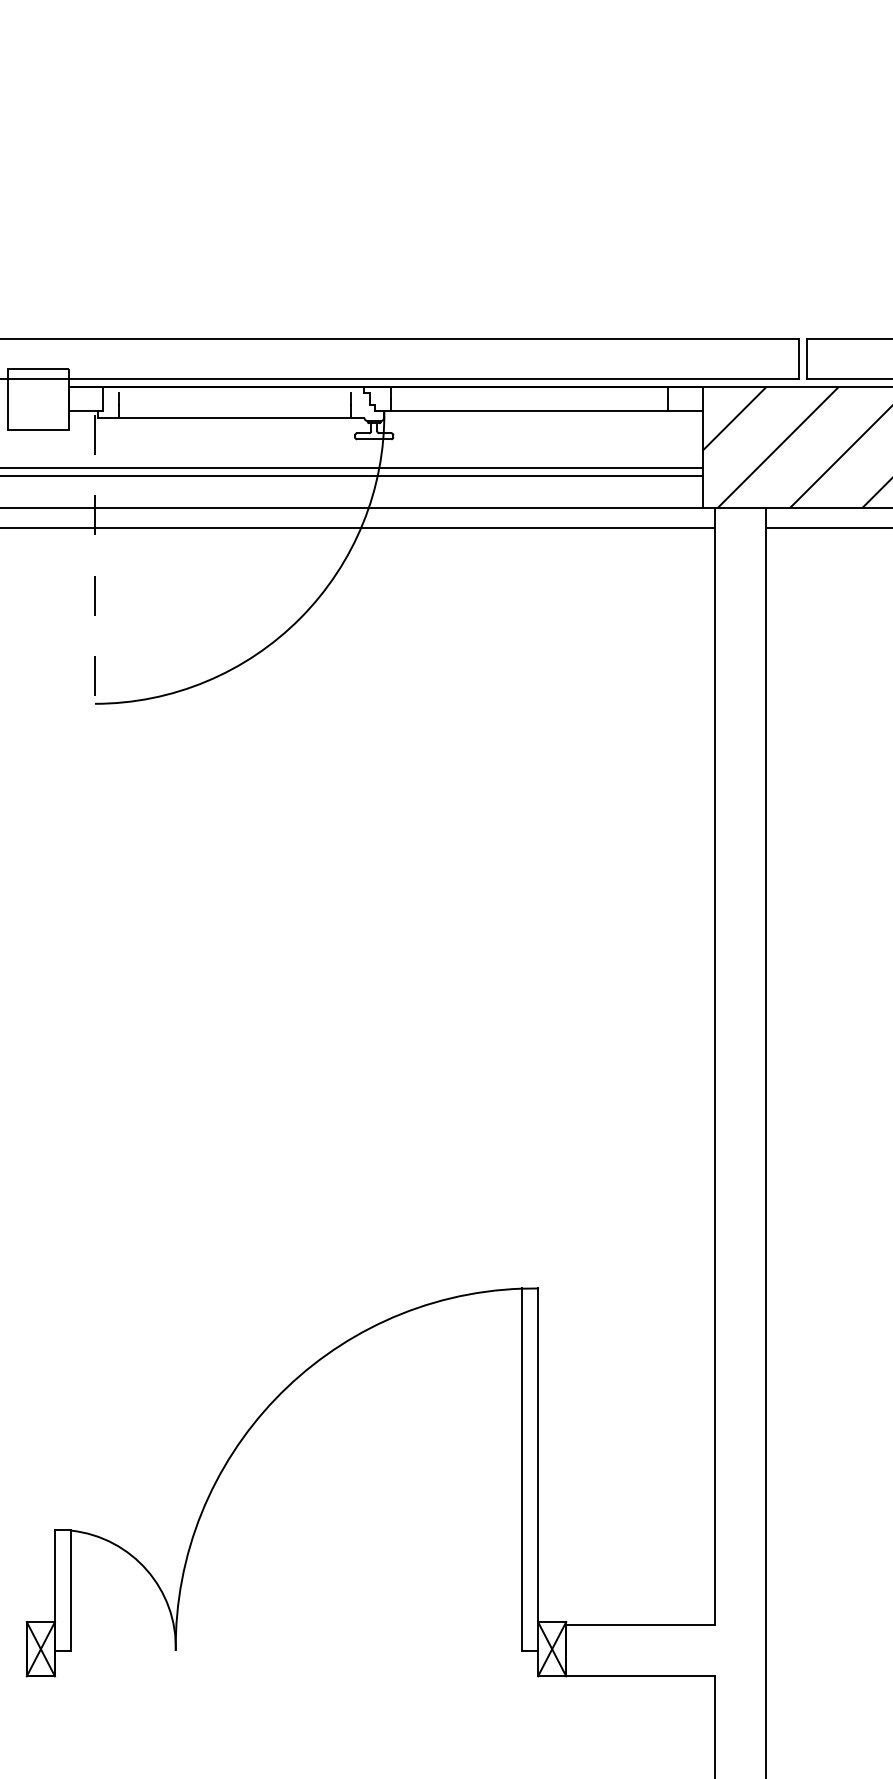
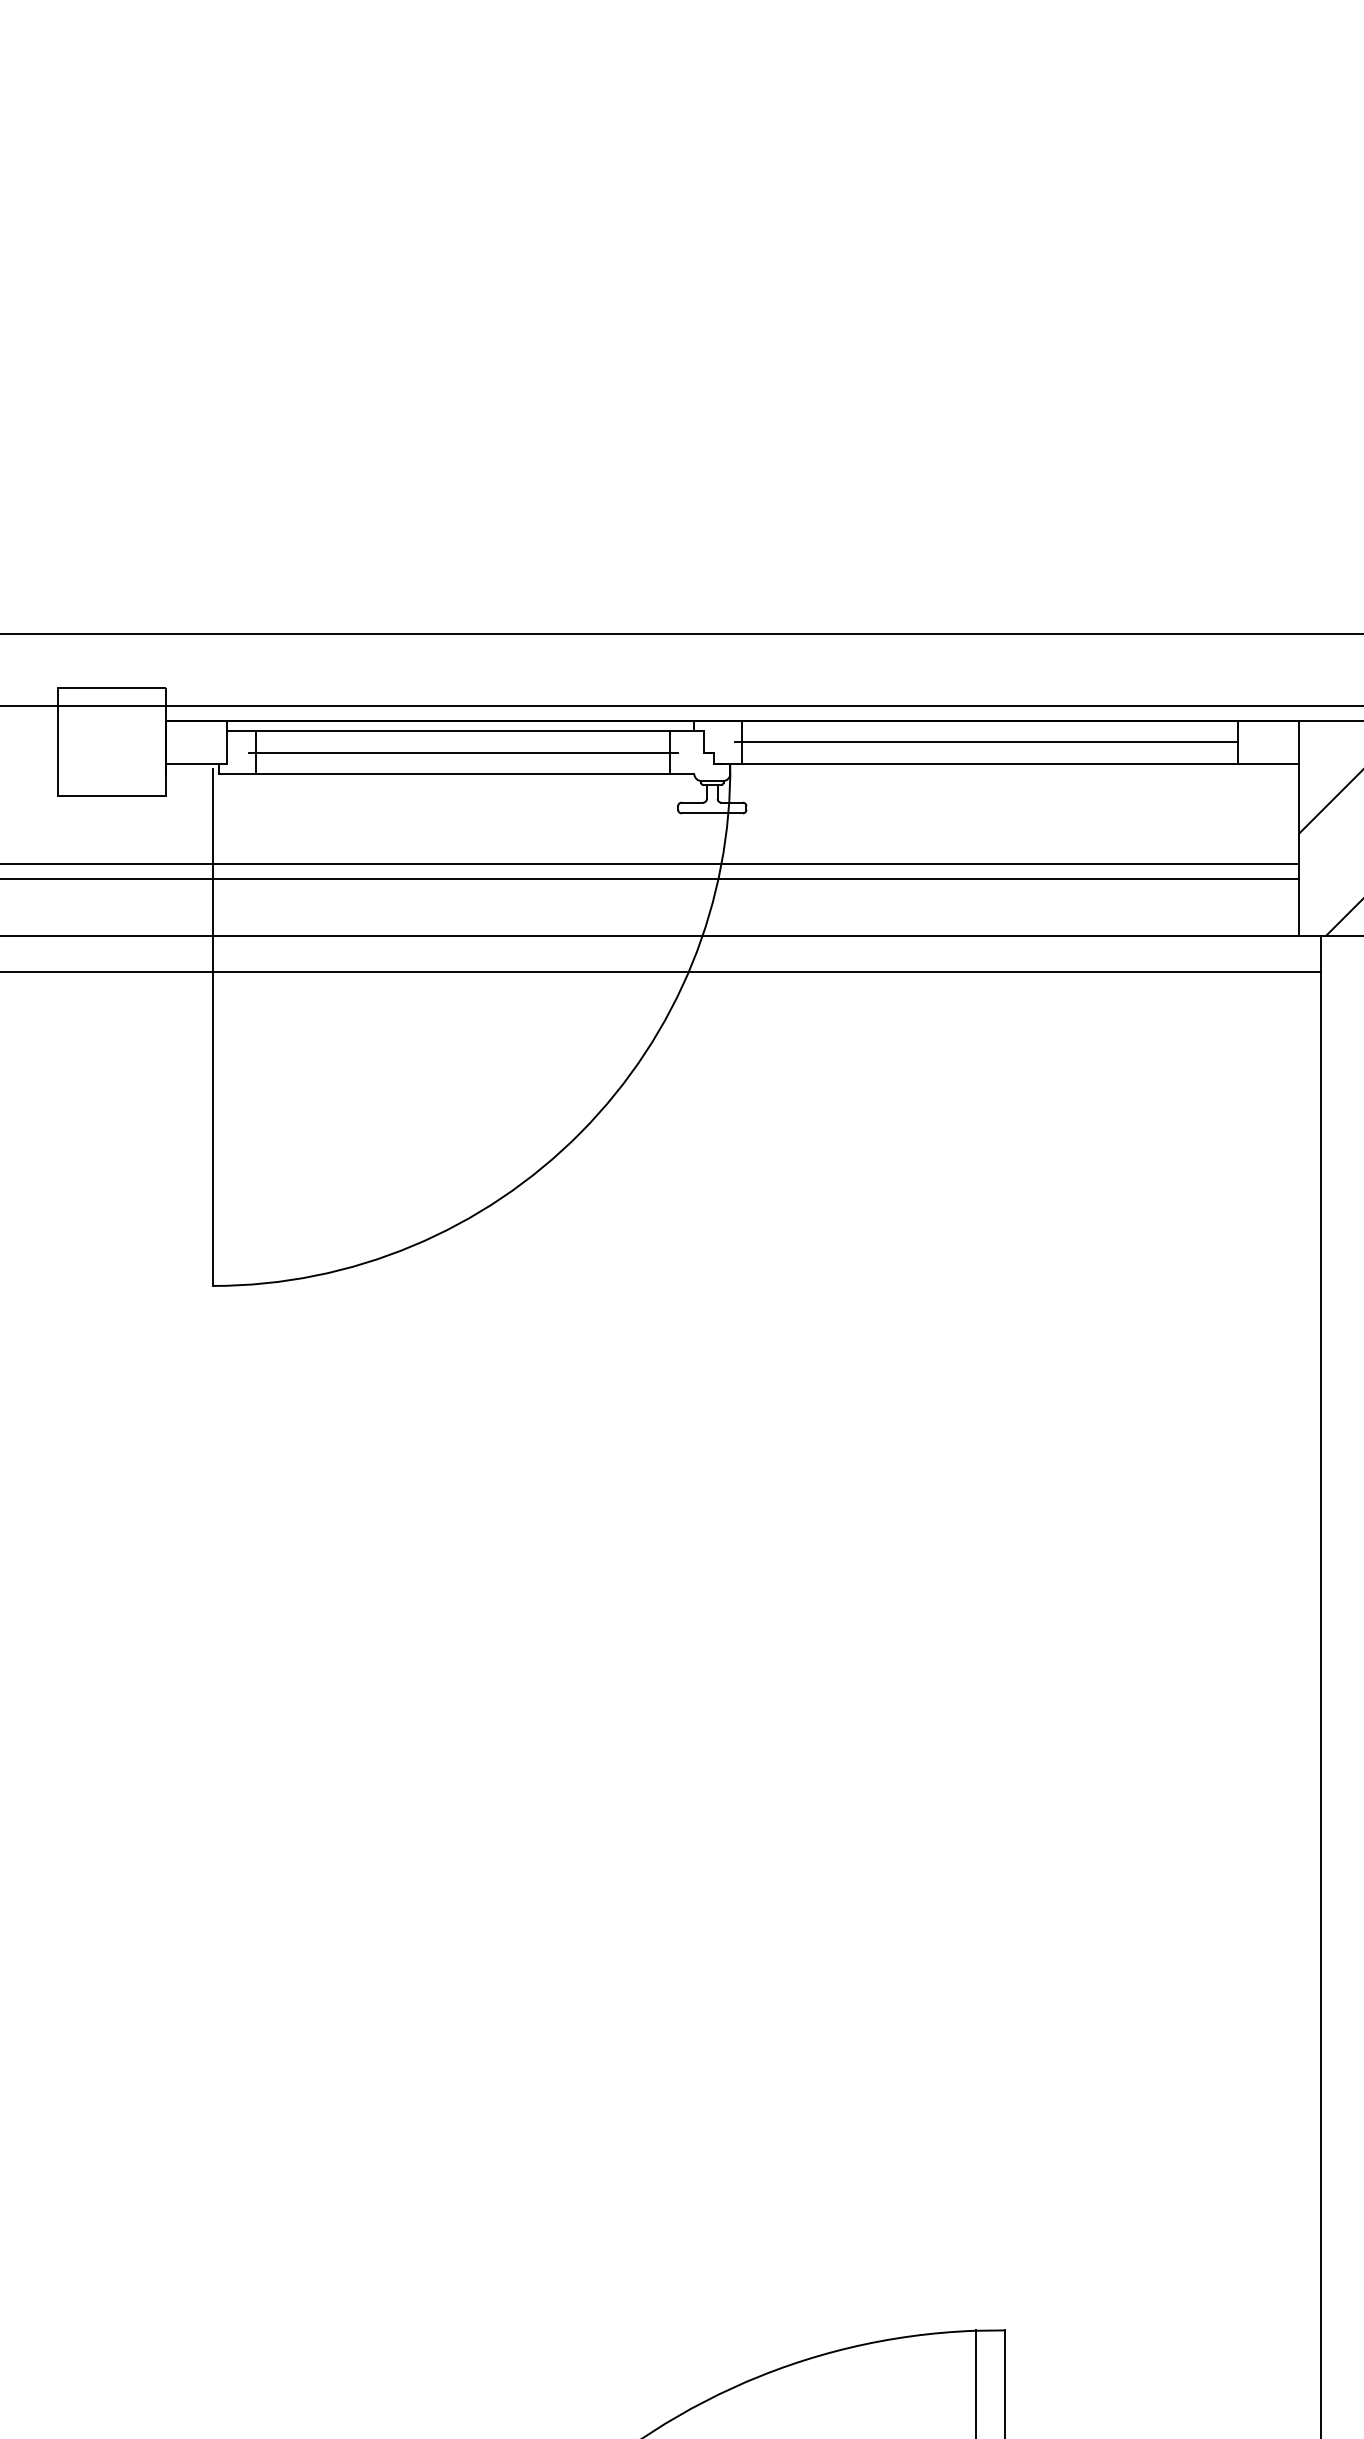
line: (233, 393) -> (460, 731), added
line: (527, 399) -> (986, 742), added
line: (234, 405) -> (462, 752), added
line: (95, 559) -> (214, 1028), dashed -> solid

